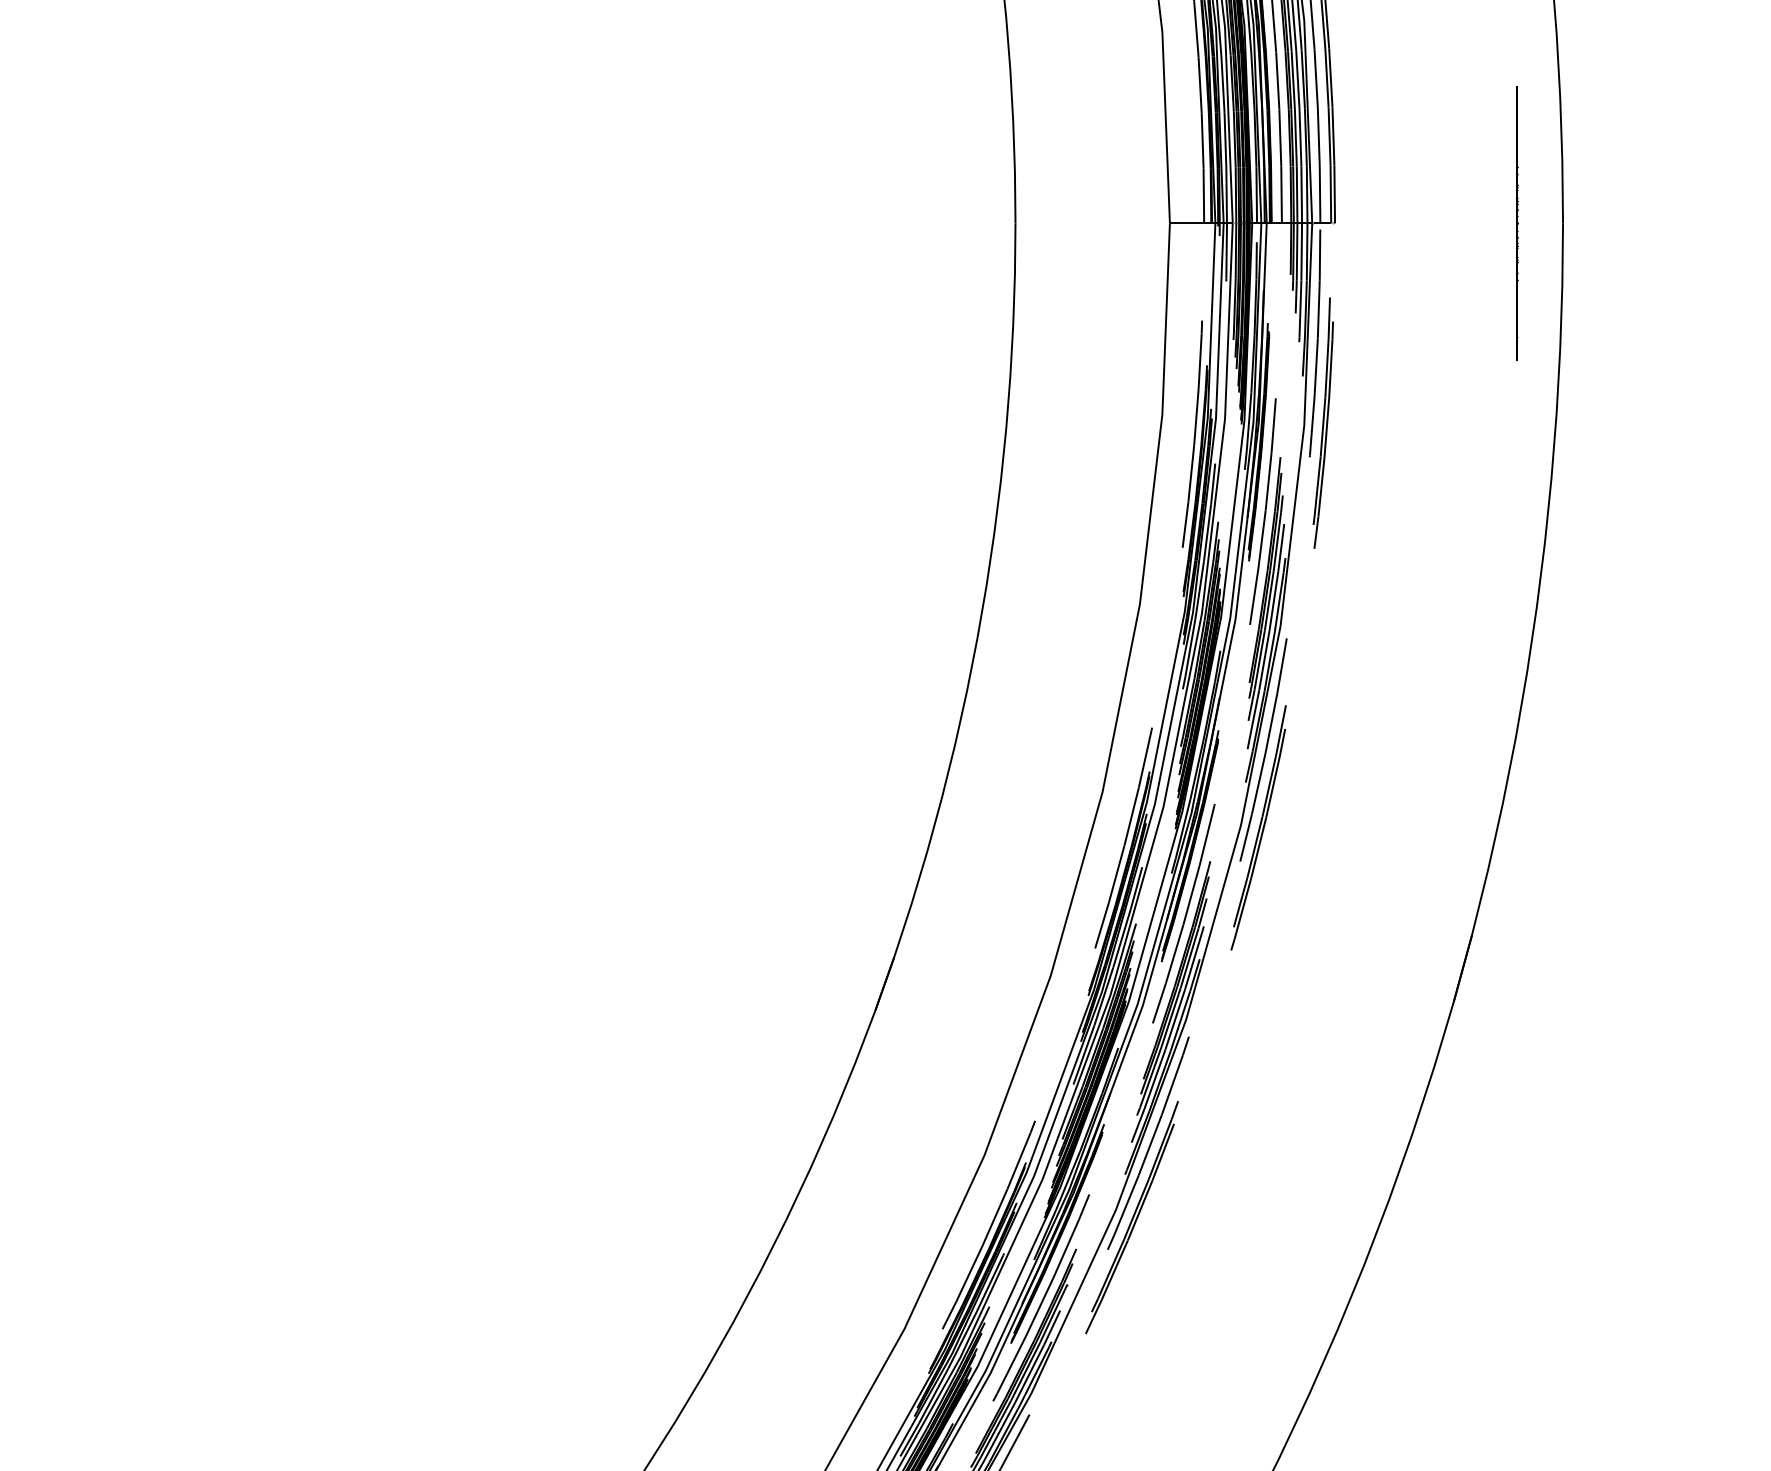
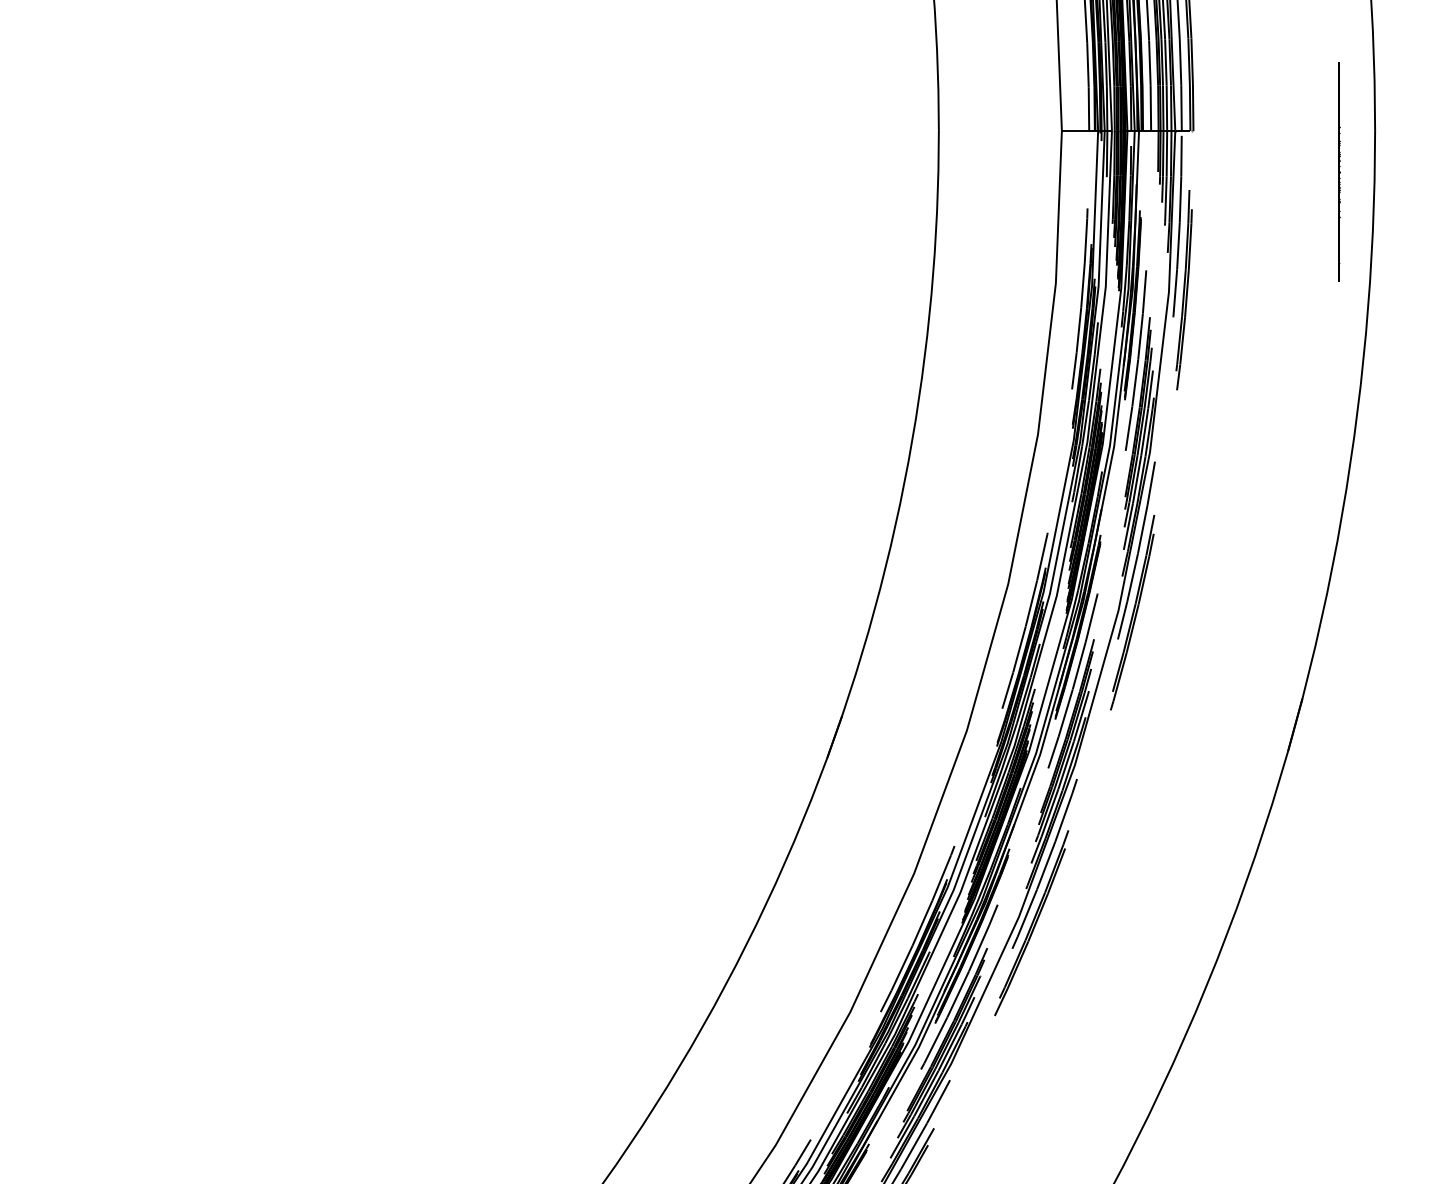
line: (1518, 222) -> (1339, 171), moved

